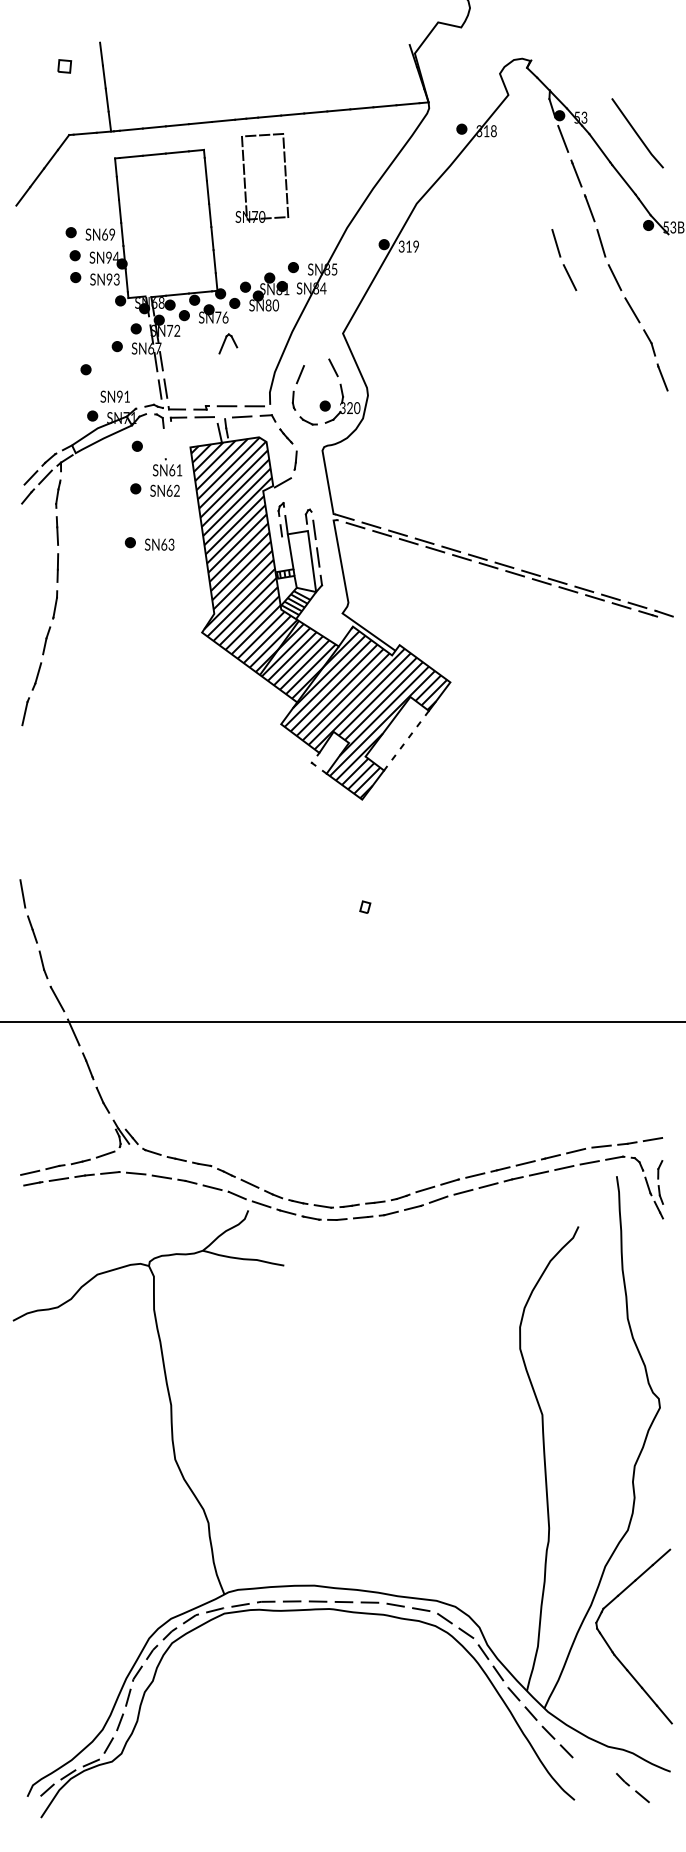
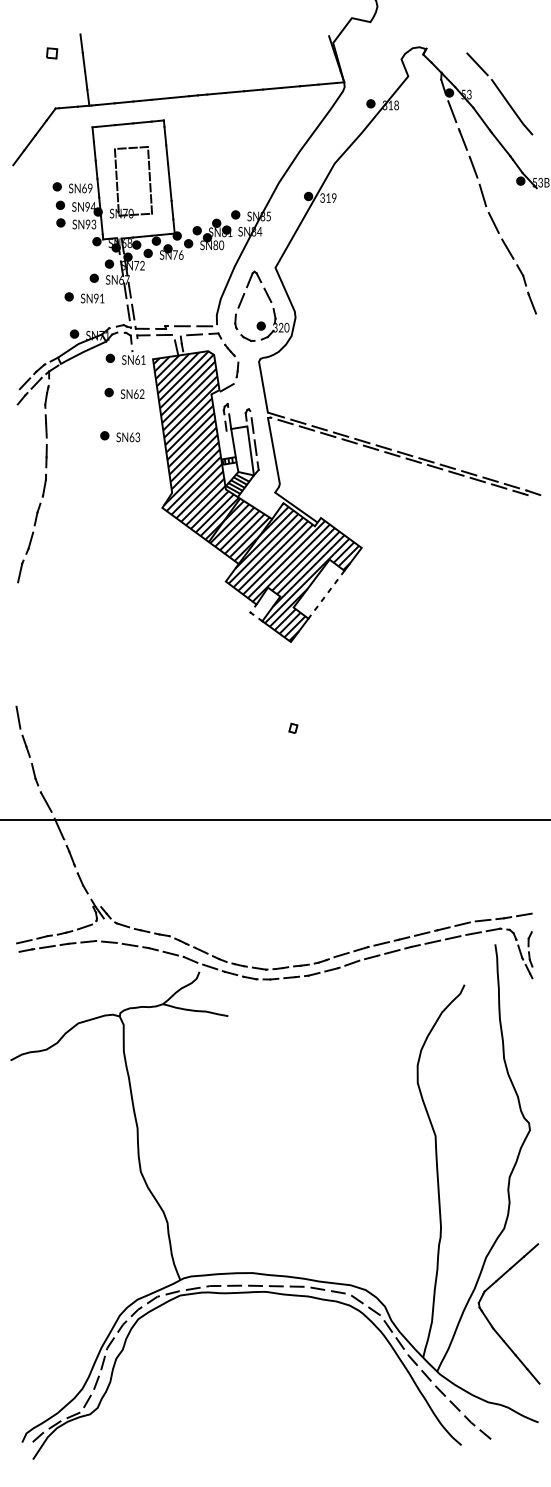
line: (594, 79) -> (477, 63), added
part: (245, 177) -> (117, 181), moved
part: (564, 260) -> (453, 209), removed
part: (228, 343) -> (254, 279), moved
text: (114, 396) -> (92, 298), moved
part: (167, 467) -> (133, 357), moved
part: (632, 1788) -> (477, 1427), moved

